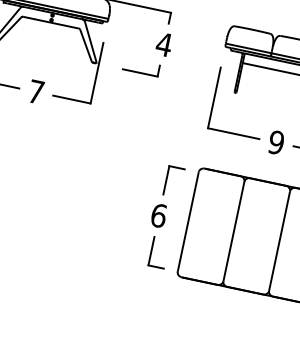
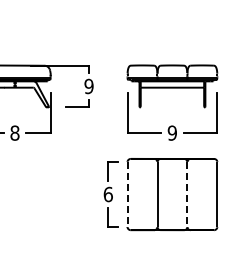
text: (163, 44) -> (88, 86), 4 -> 9
text: (35, 90) -> (14, 132), 7 -> 8
line: (188, 221) -> (127, 194), solid -> dashed
line: (279, 241) -> (187, 194), solid -> dashed

